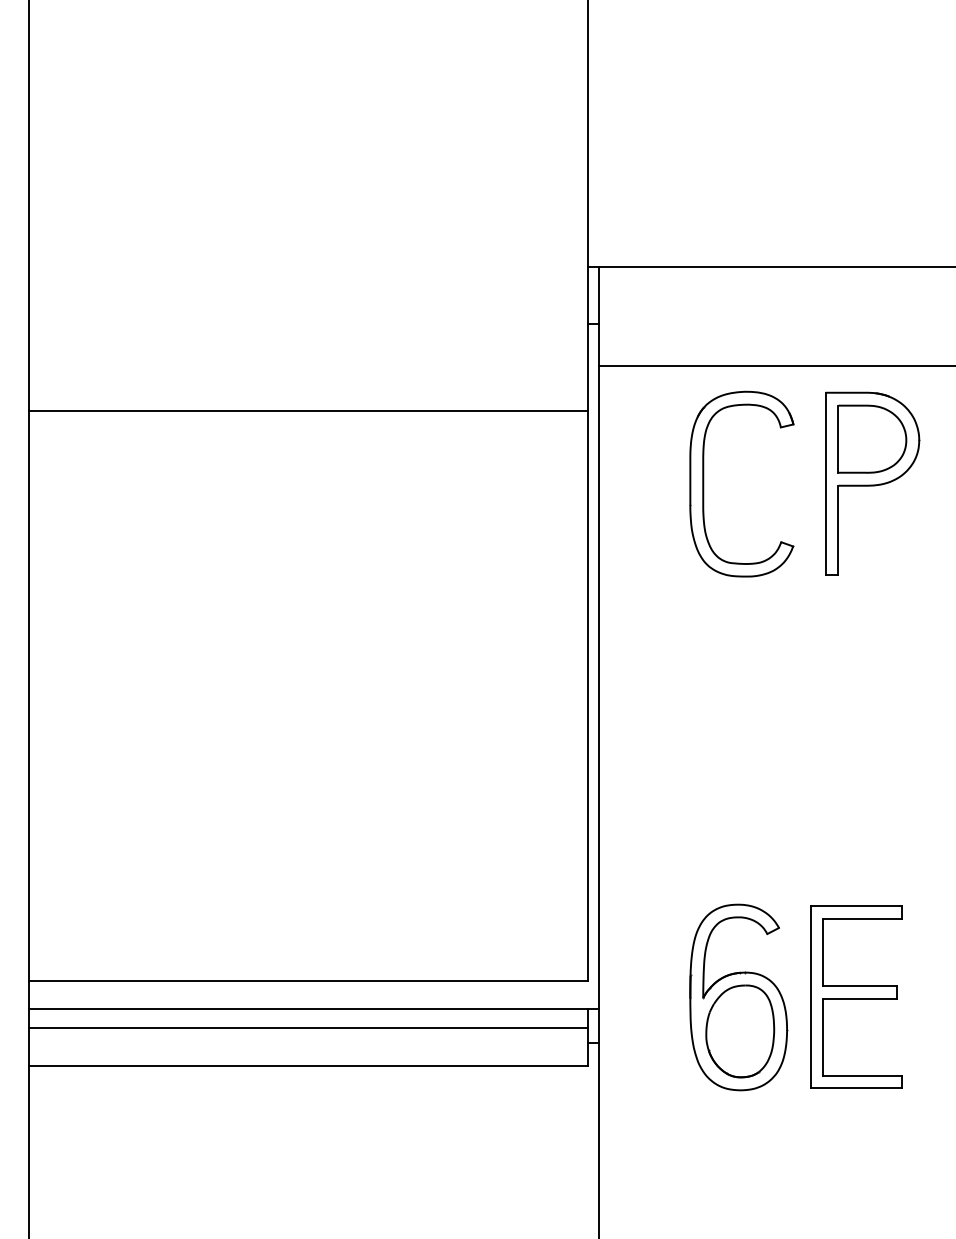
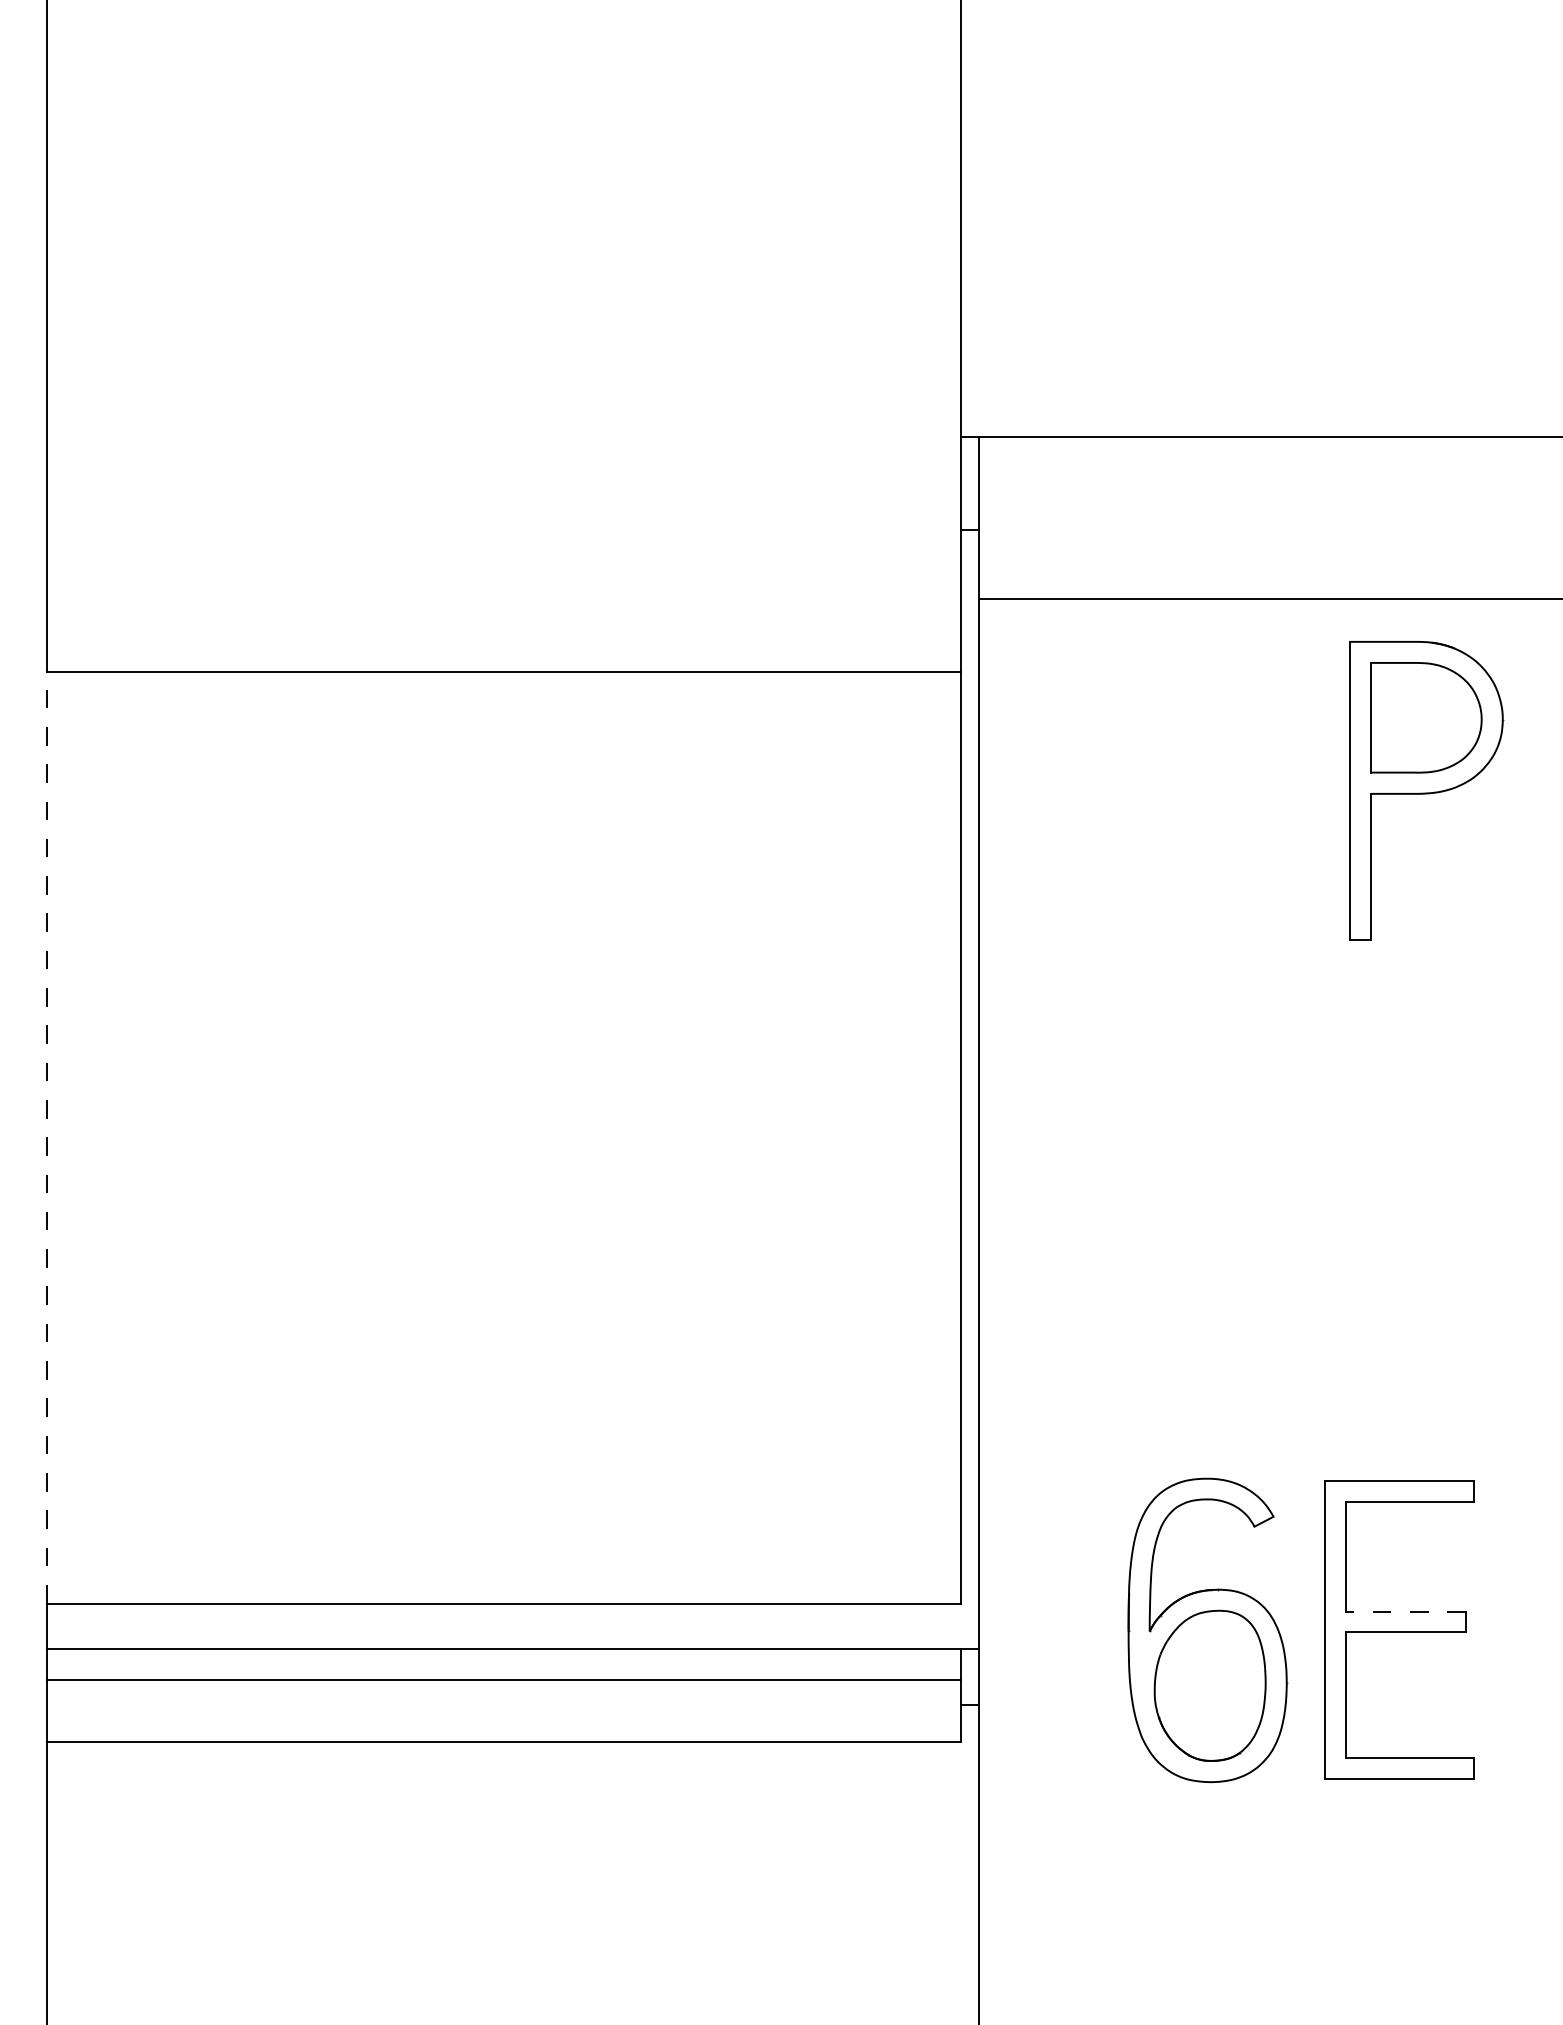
part: (704, 483) -> (1151, 790), removed
line: (28, 695) -> (46, 1136), solid -> dashed
line: (860, 985) -> (1406, 1610), solid -> dashed

